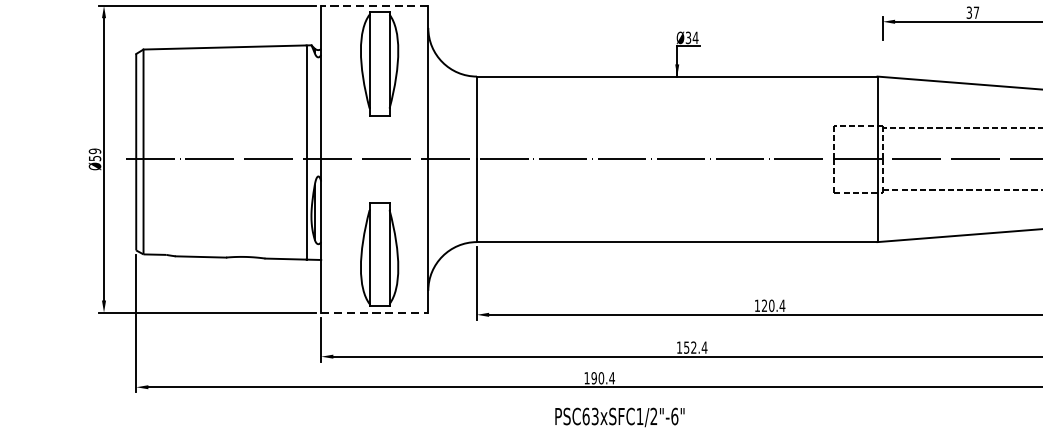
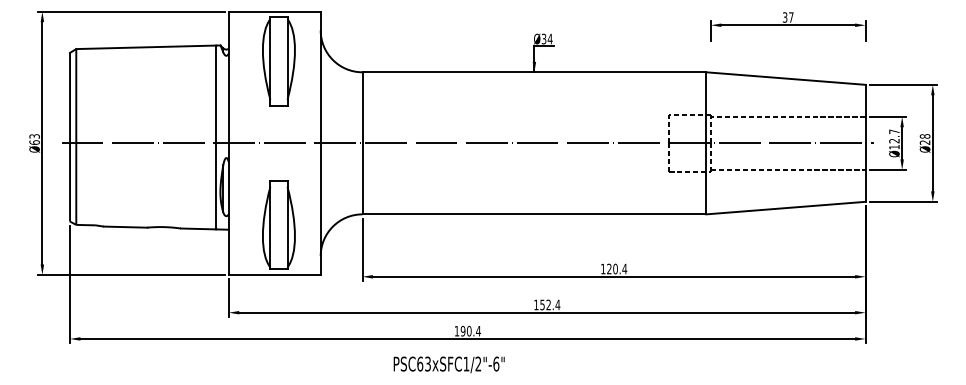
line: (374, 5) -> (274, 11), dashed -> solid
text: (94, 154) -> (34, 139), Ø59 -> Ø63
line: (374, 312) -> (274, 274), dashed -> solid
text: (619, 417) -> (448, 364), moved

